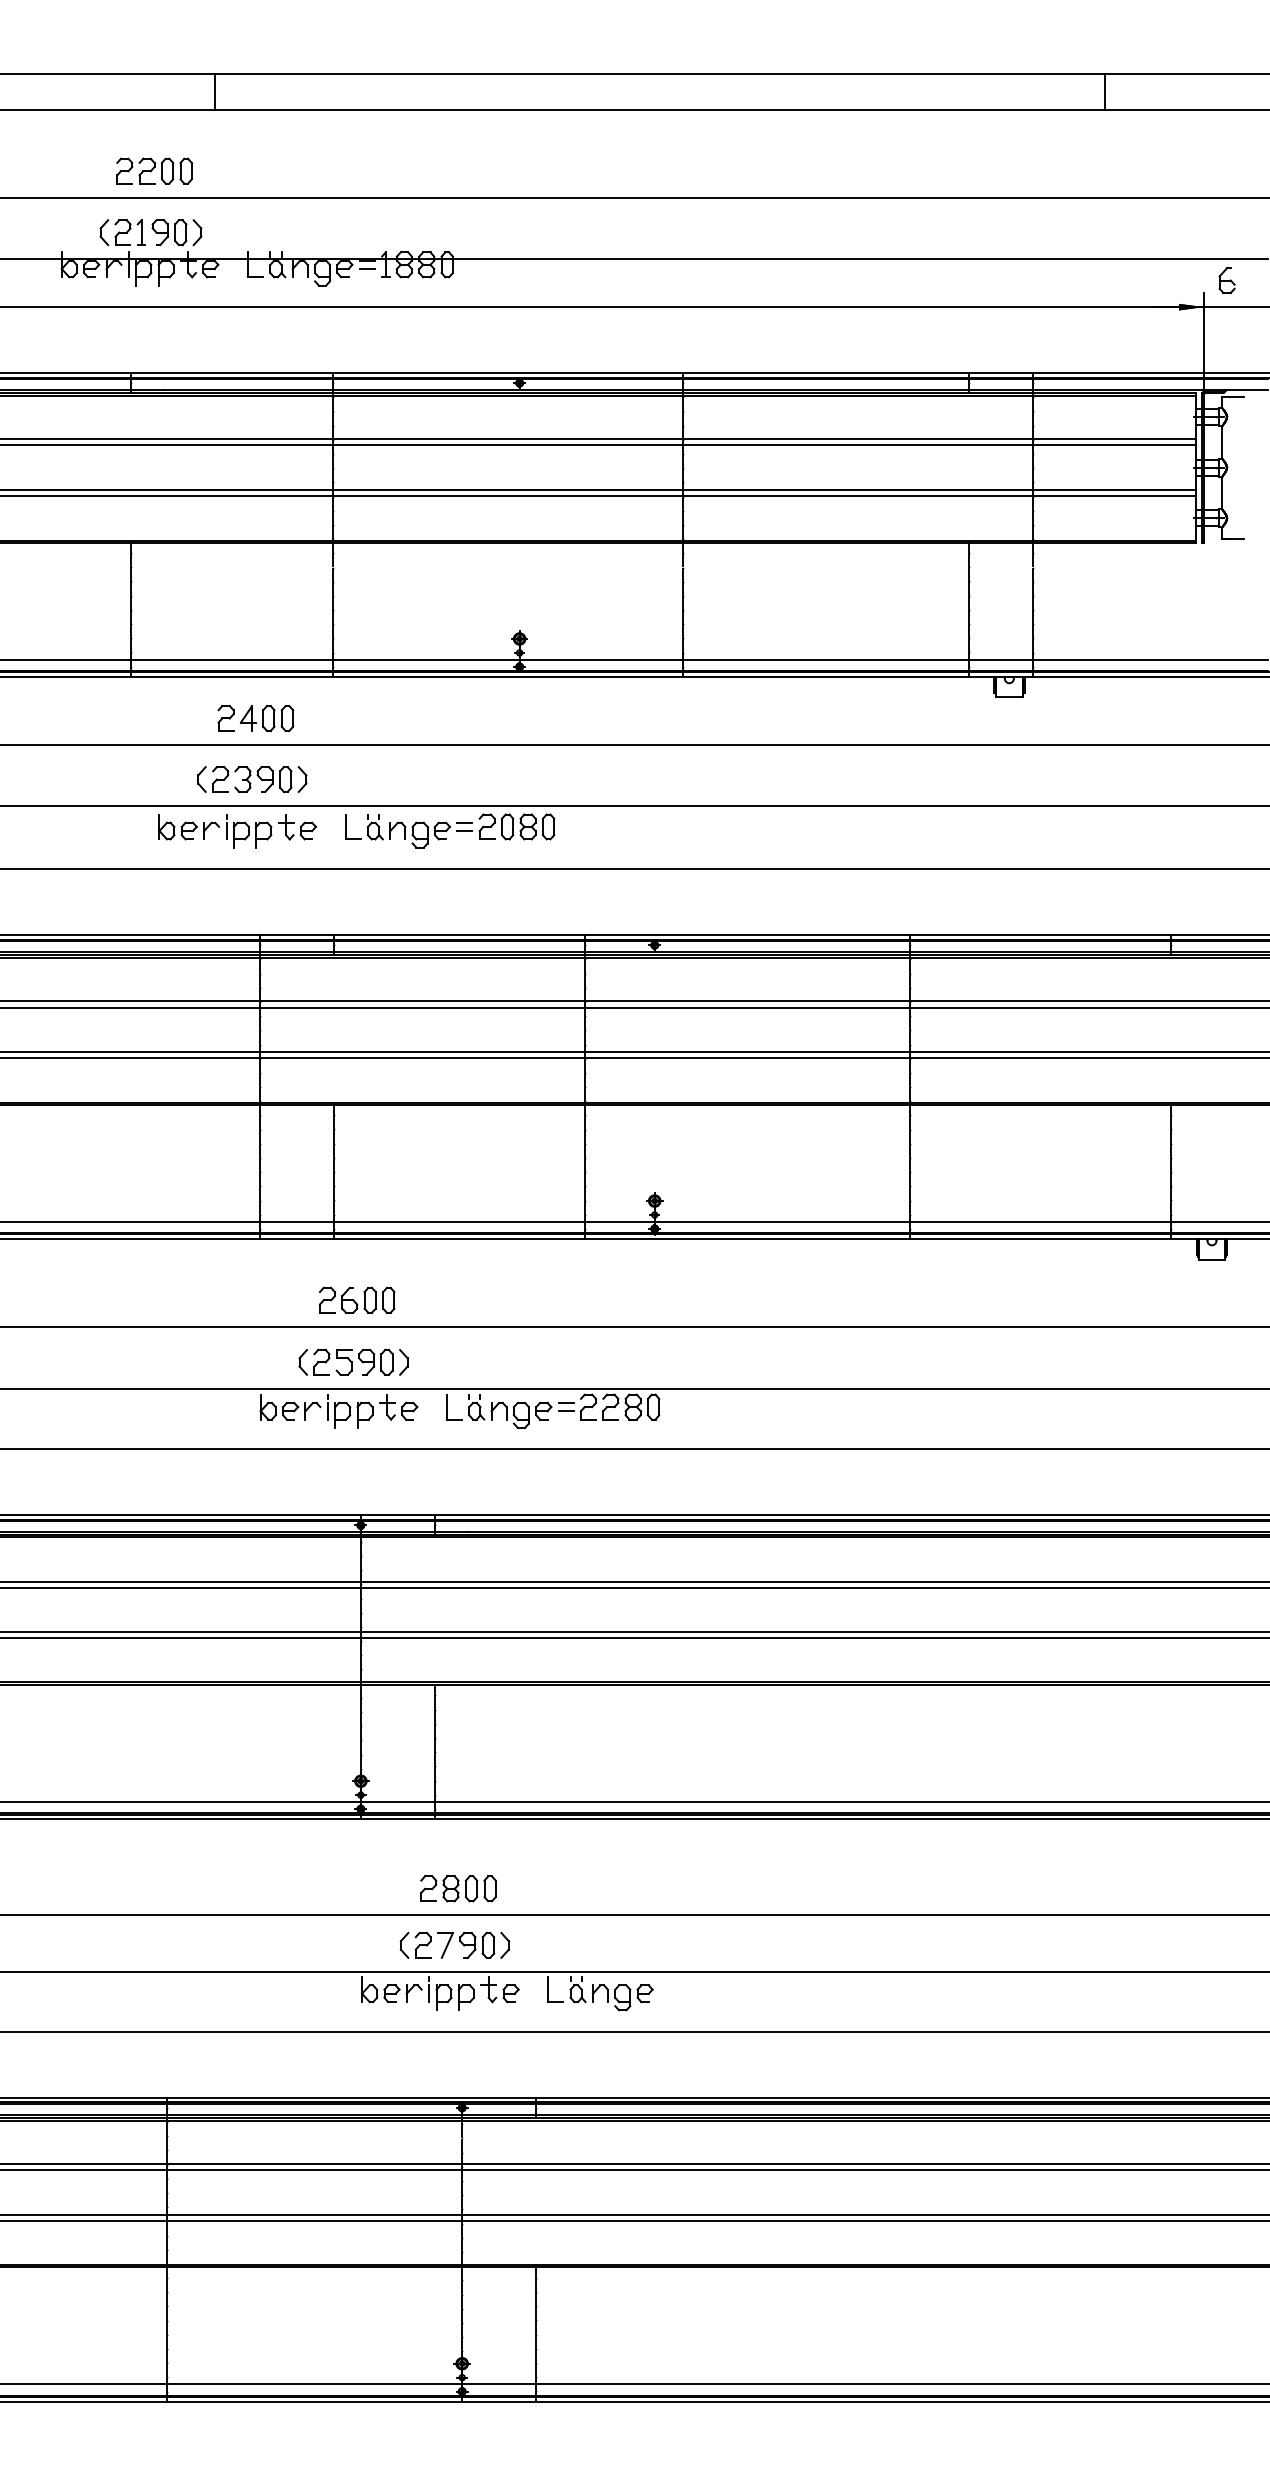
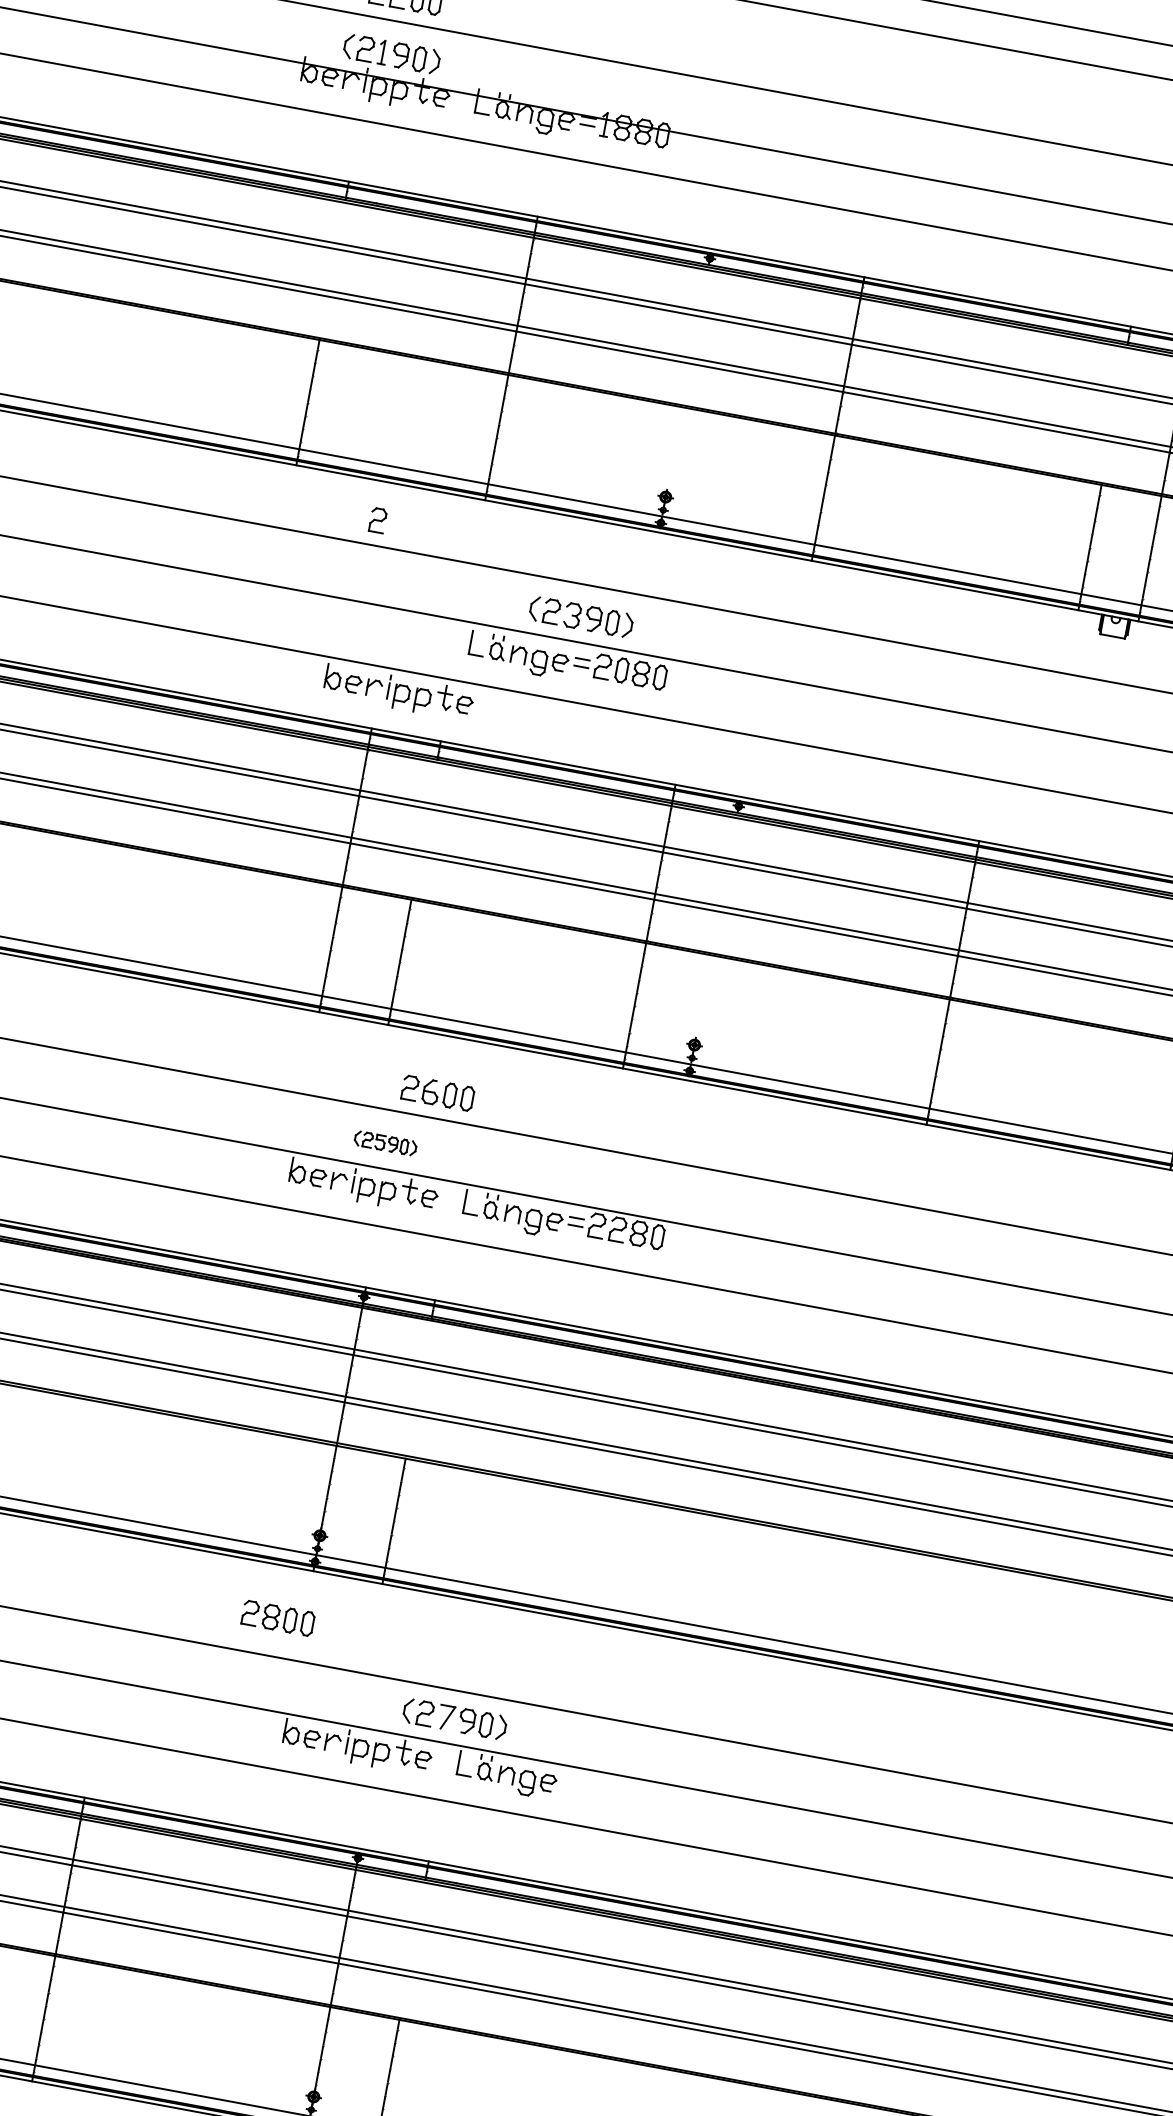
part: (266, 718) -> (415, 527), removed
part: (252, 779) -> (581, 617), moved
part: (237, 831) -> (398, 693), moved
part: (356, 1299) -> (437, 1092), moved
part: (353, 1361) -> (385, 1142), size x0.6
part: (458, 1888) -> (278, 1618), moved
part: (454, 1944) -> (454, 1718), moved

